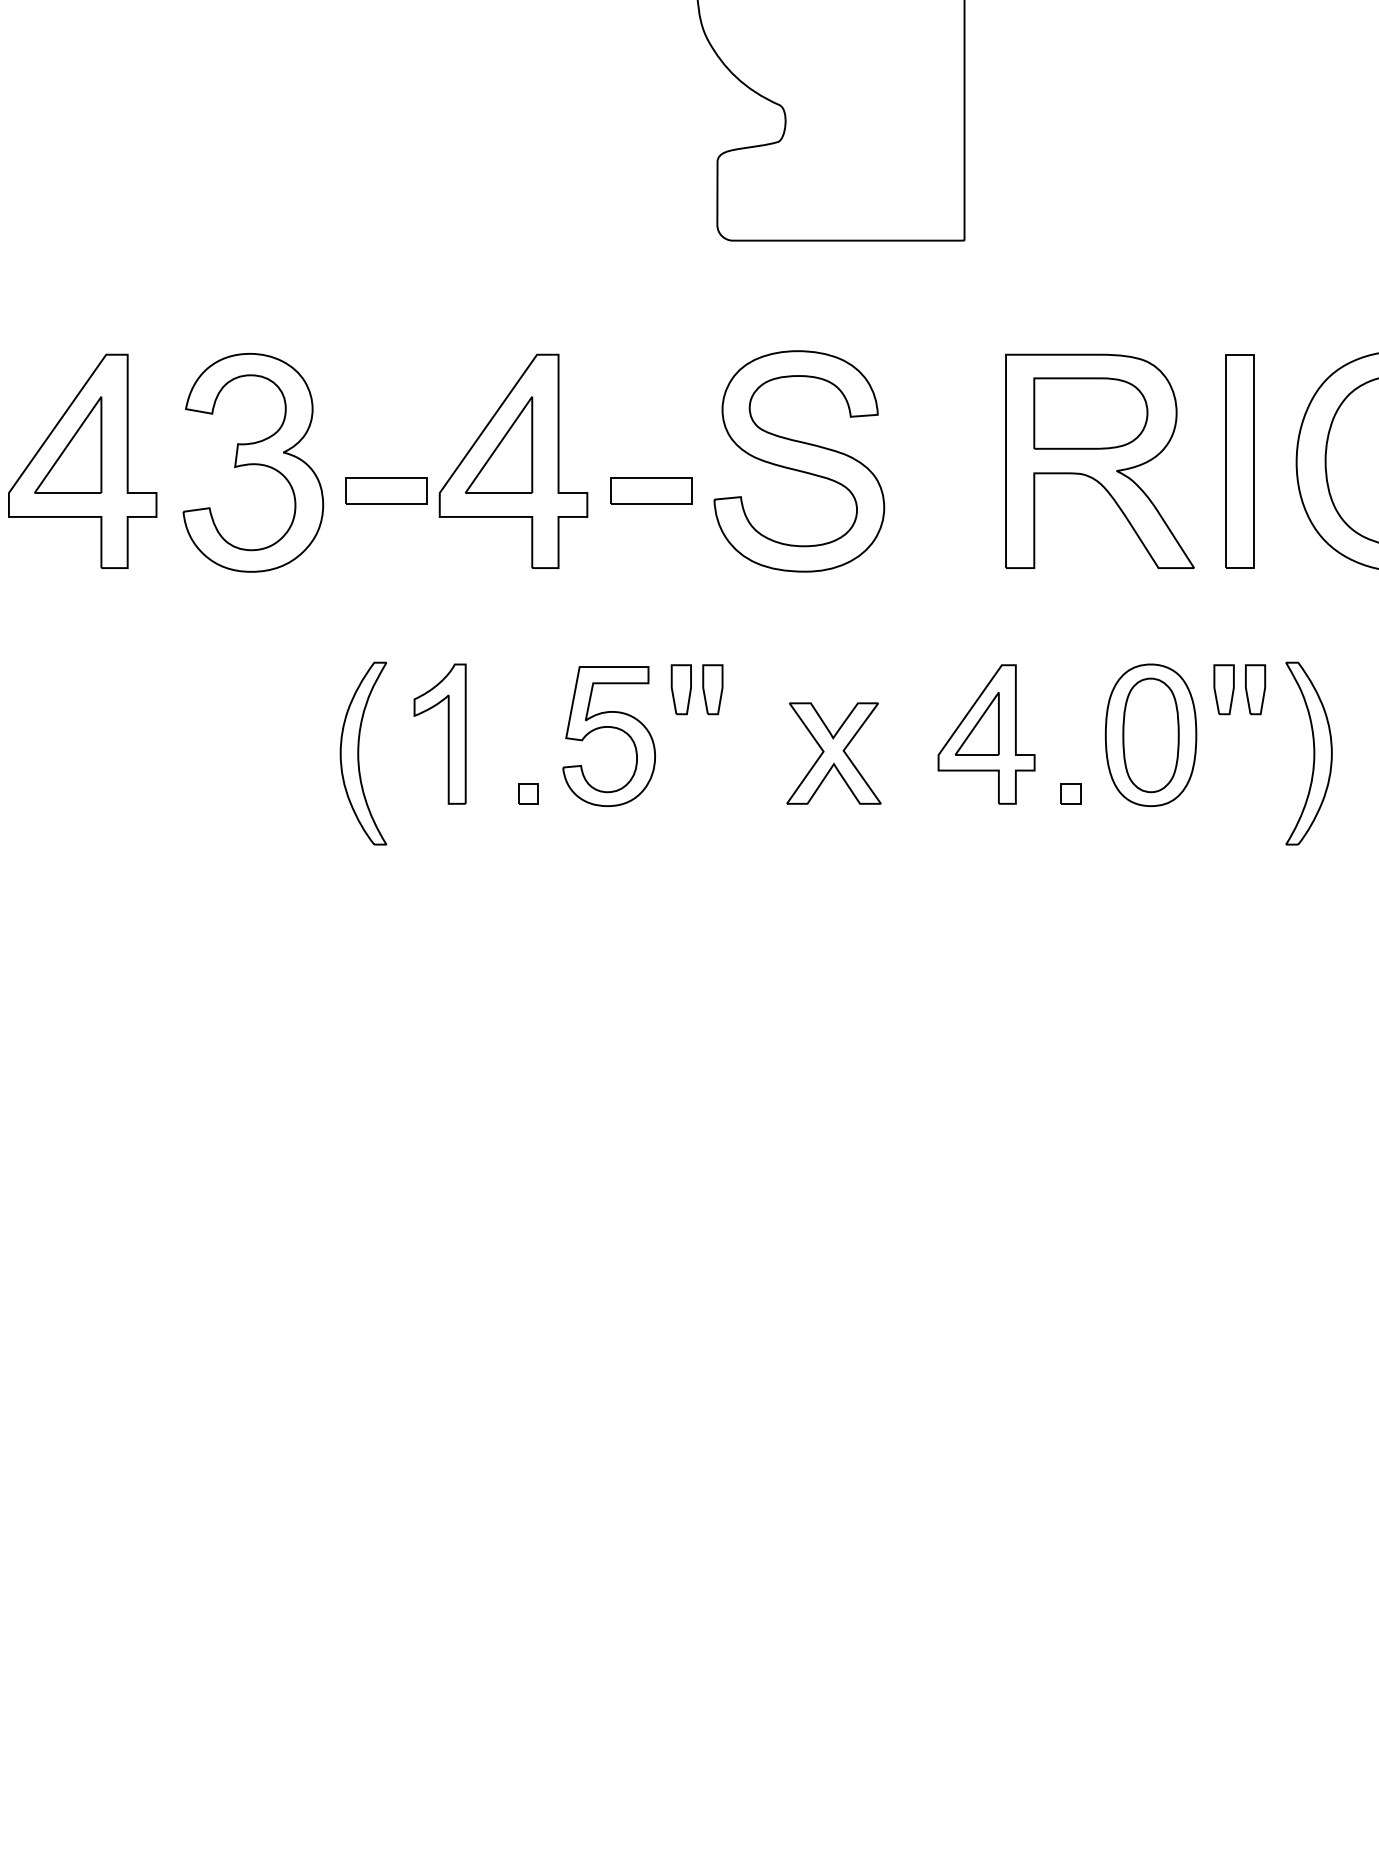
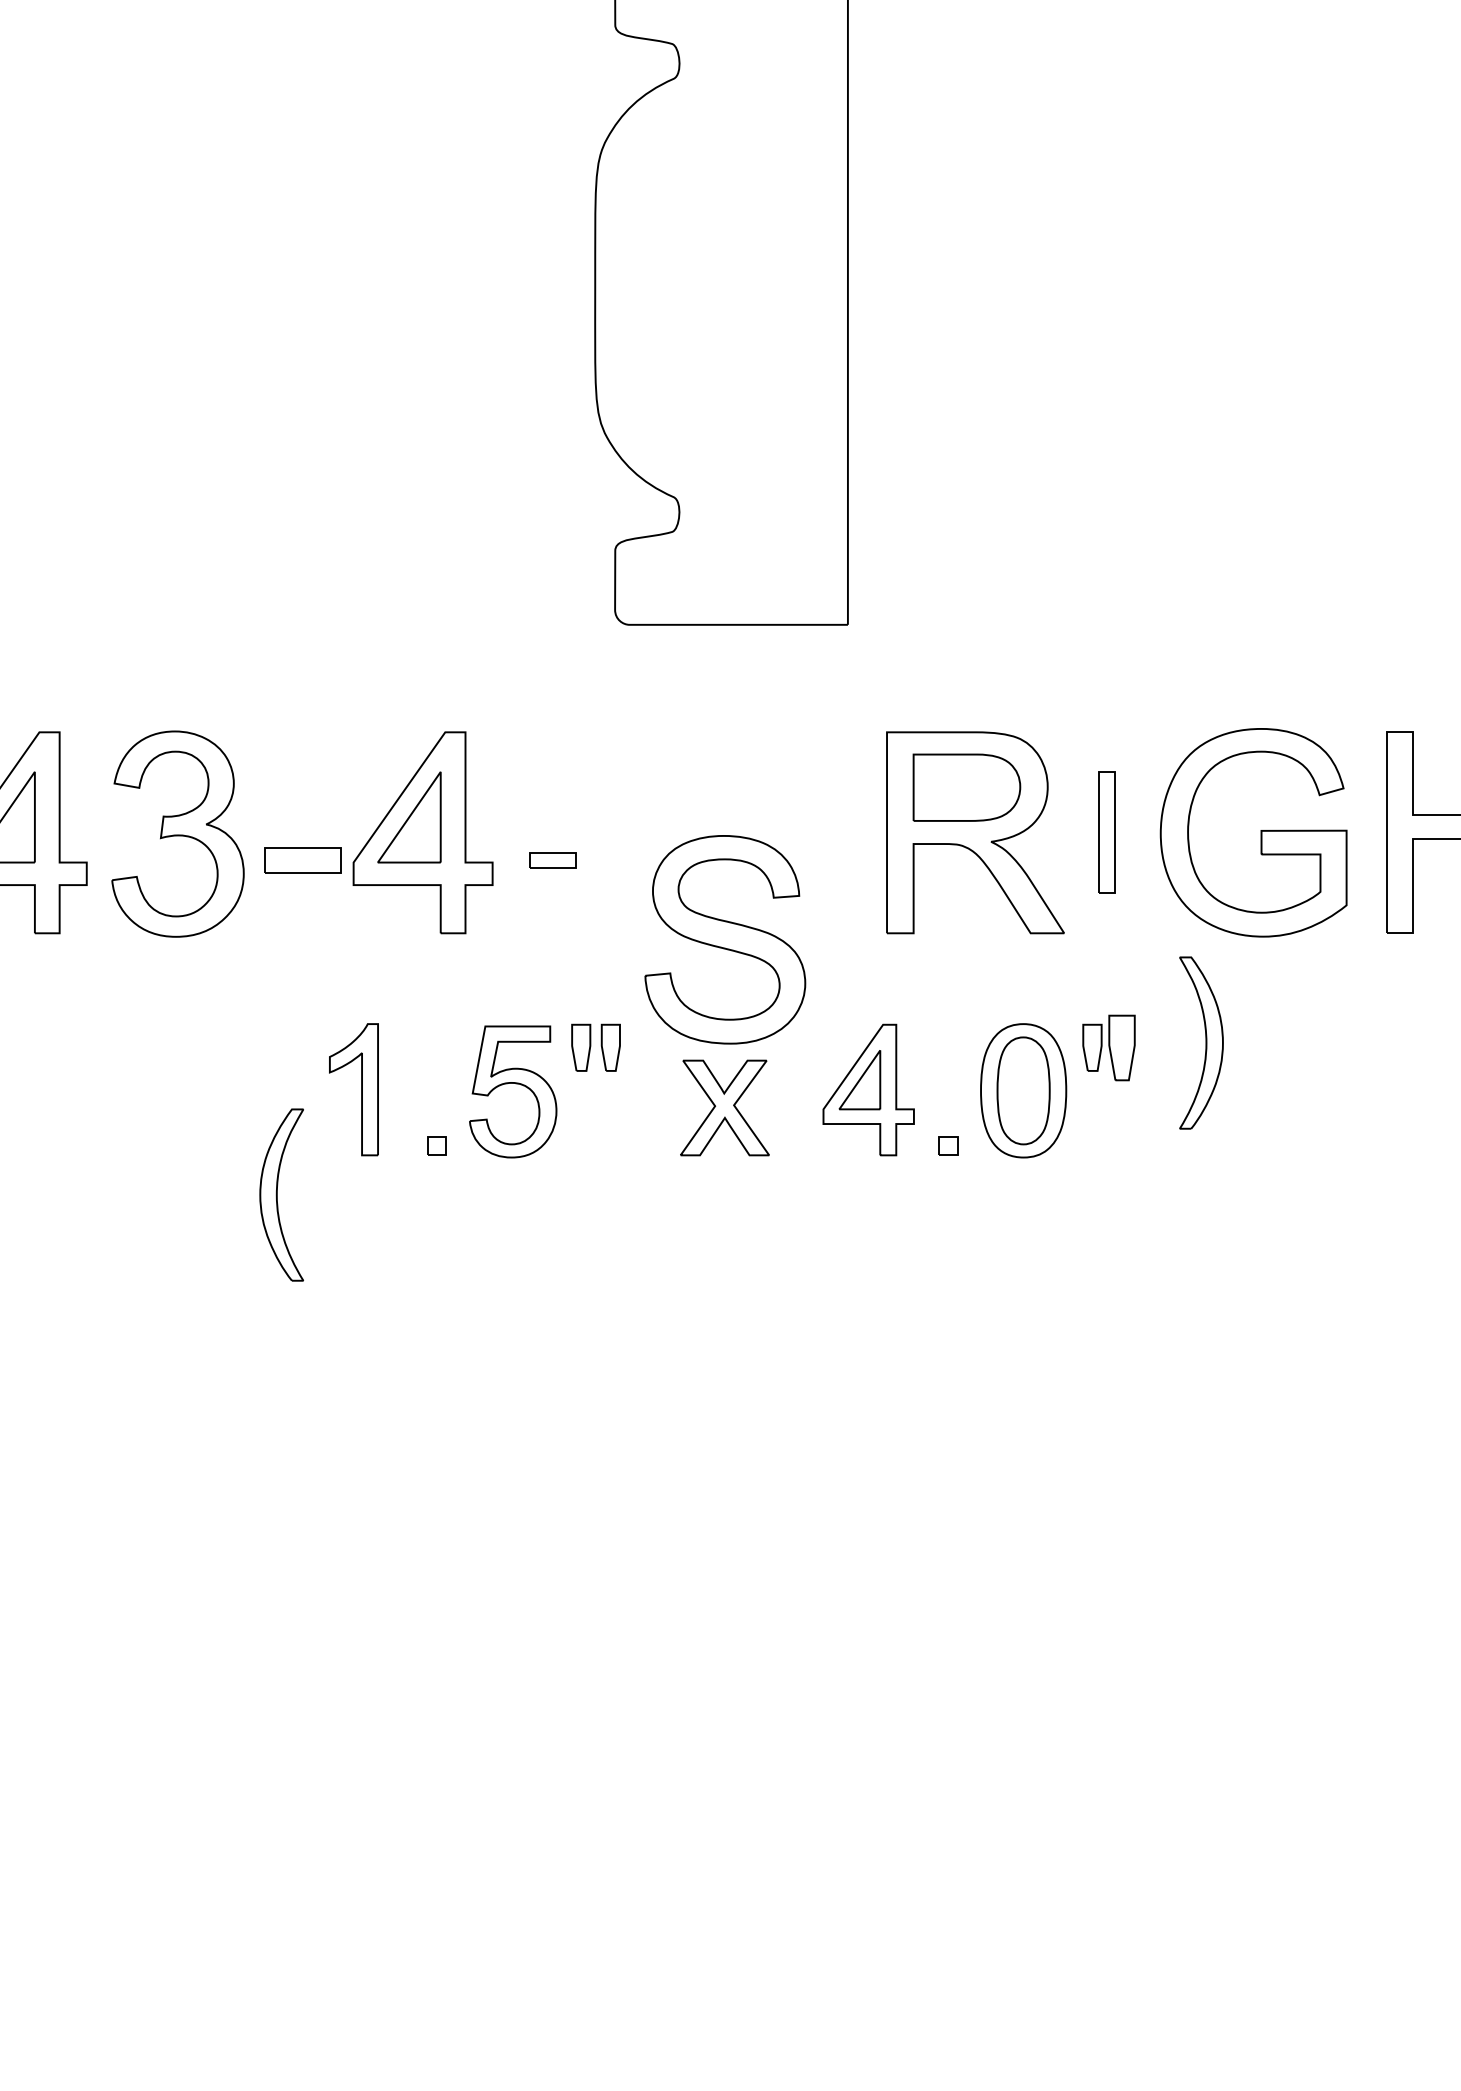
part: (799, 461) -> (725, 939), moved
part: (1240, 461) -> (1107, 832), size x0.6
part: (650, 490) -> (552, 860), size x0.6
part: (1254, 689) -> (1121, 1047), size x1.4
part: (363, 753) -> (281, 1194), moved
part: (1309, 753) -> (1201, 1042), moved

